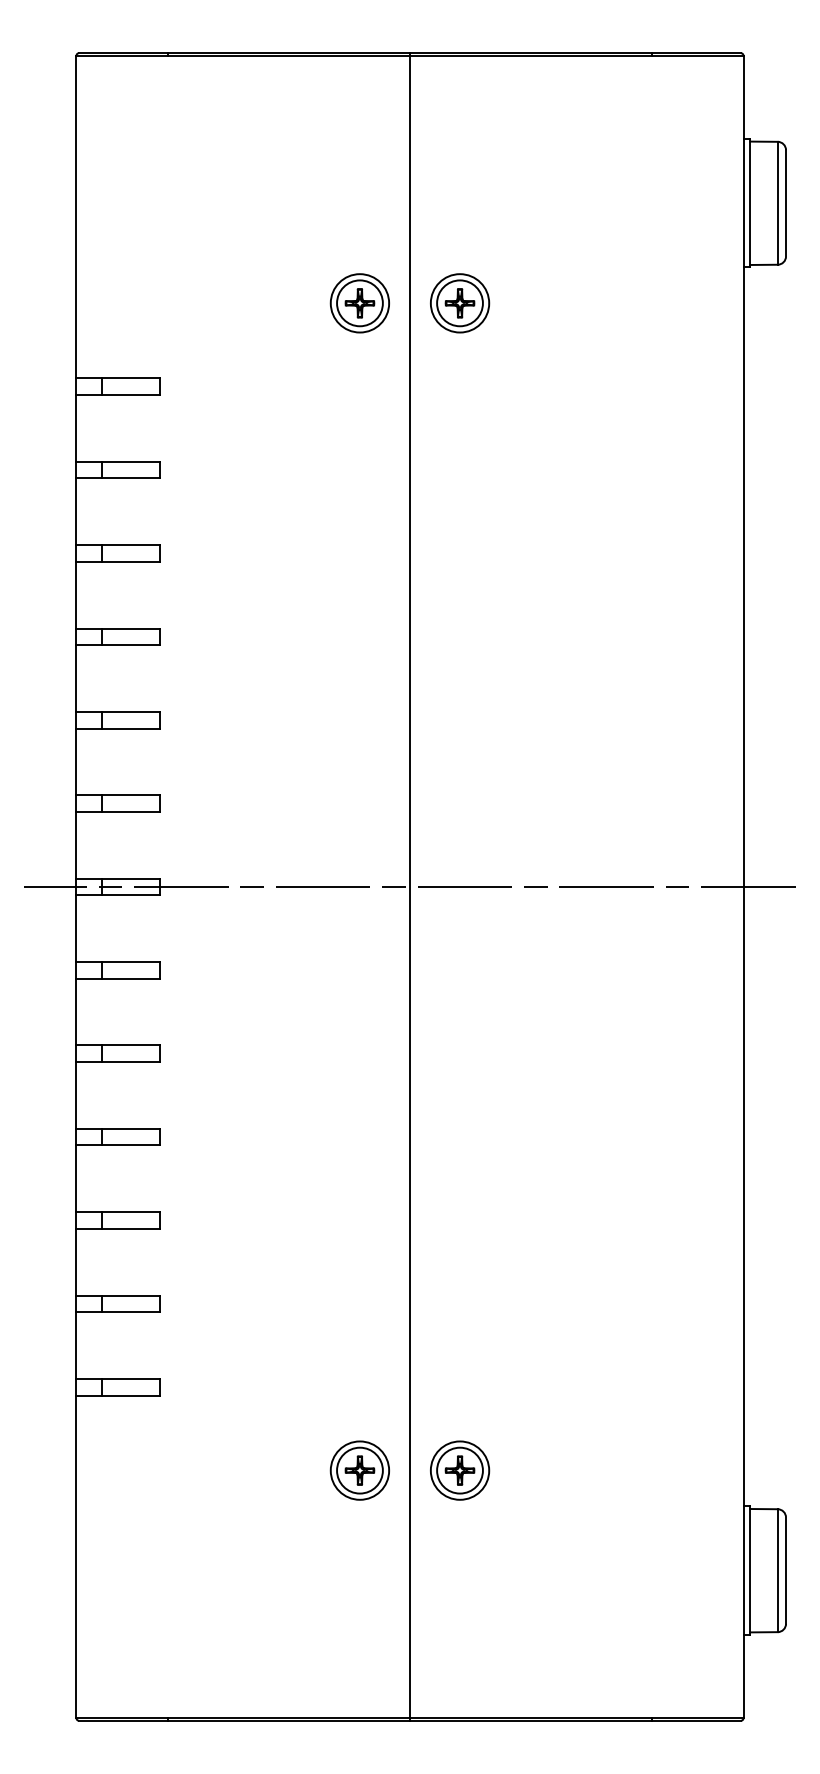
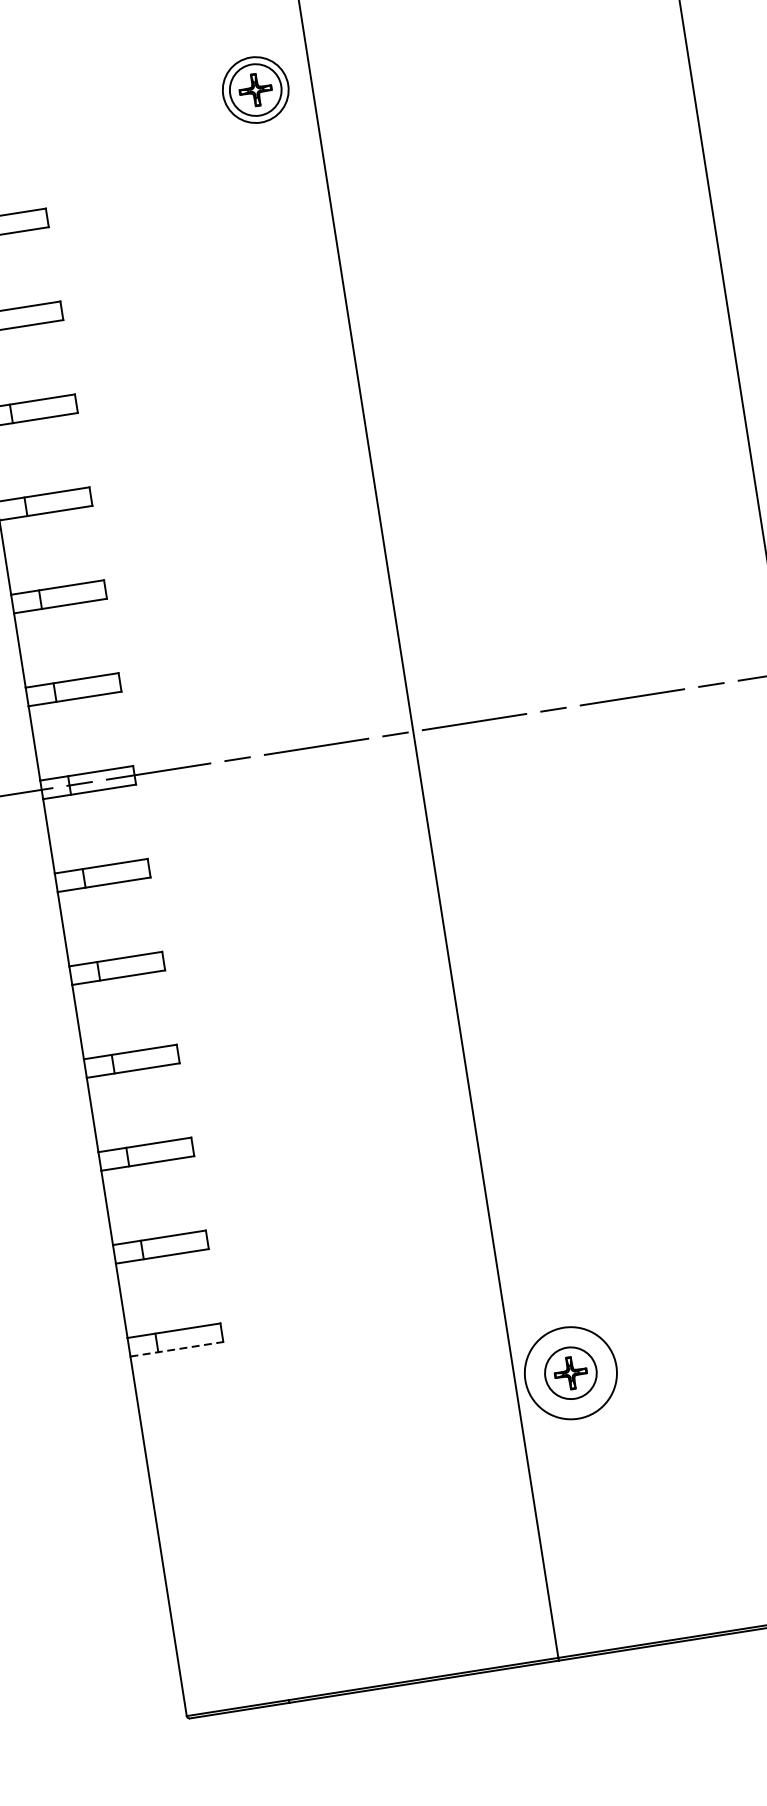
part: (460, 303) -> (367, 72), removed
line: (118, 1395) -> (177, 1349), solid -> dashed
part: (359, 1470) -> (458, 1390), removed
circle: (459, 1470) -> (570, 1373), size x1.4

